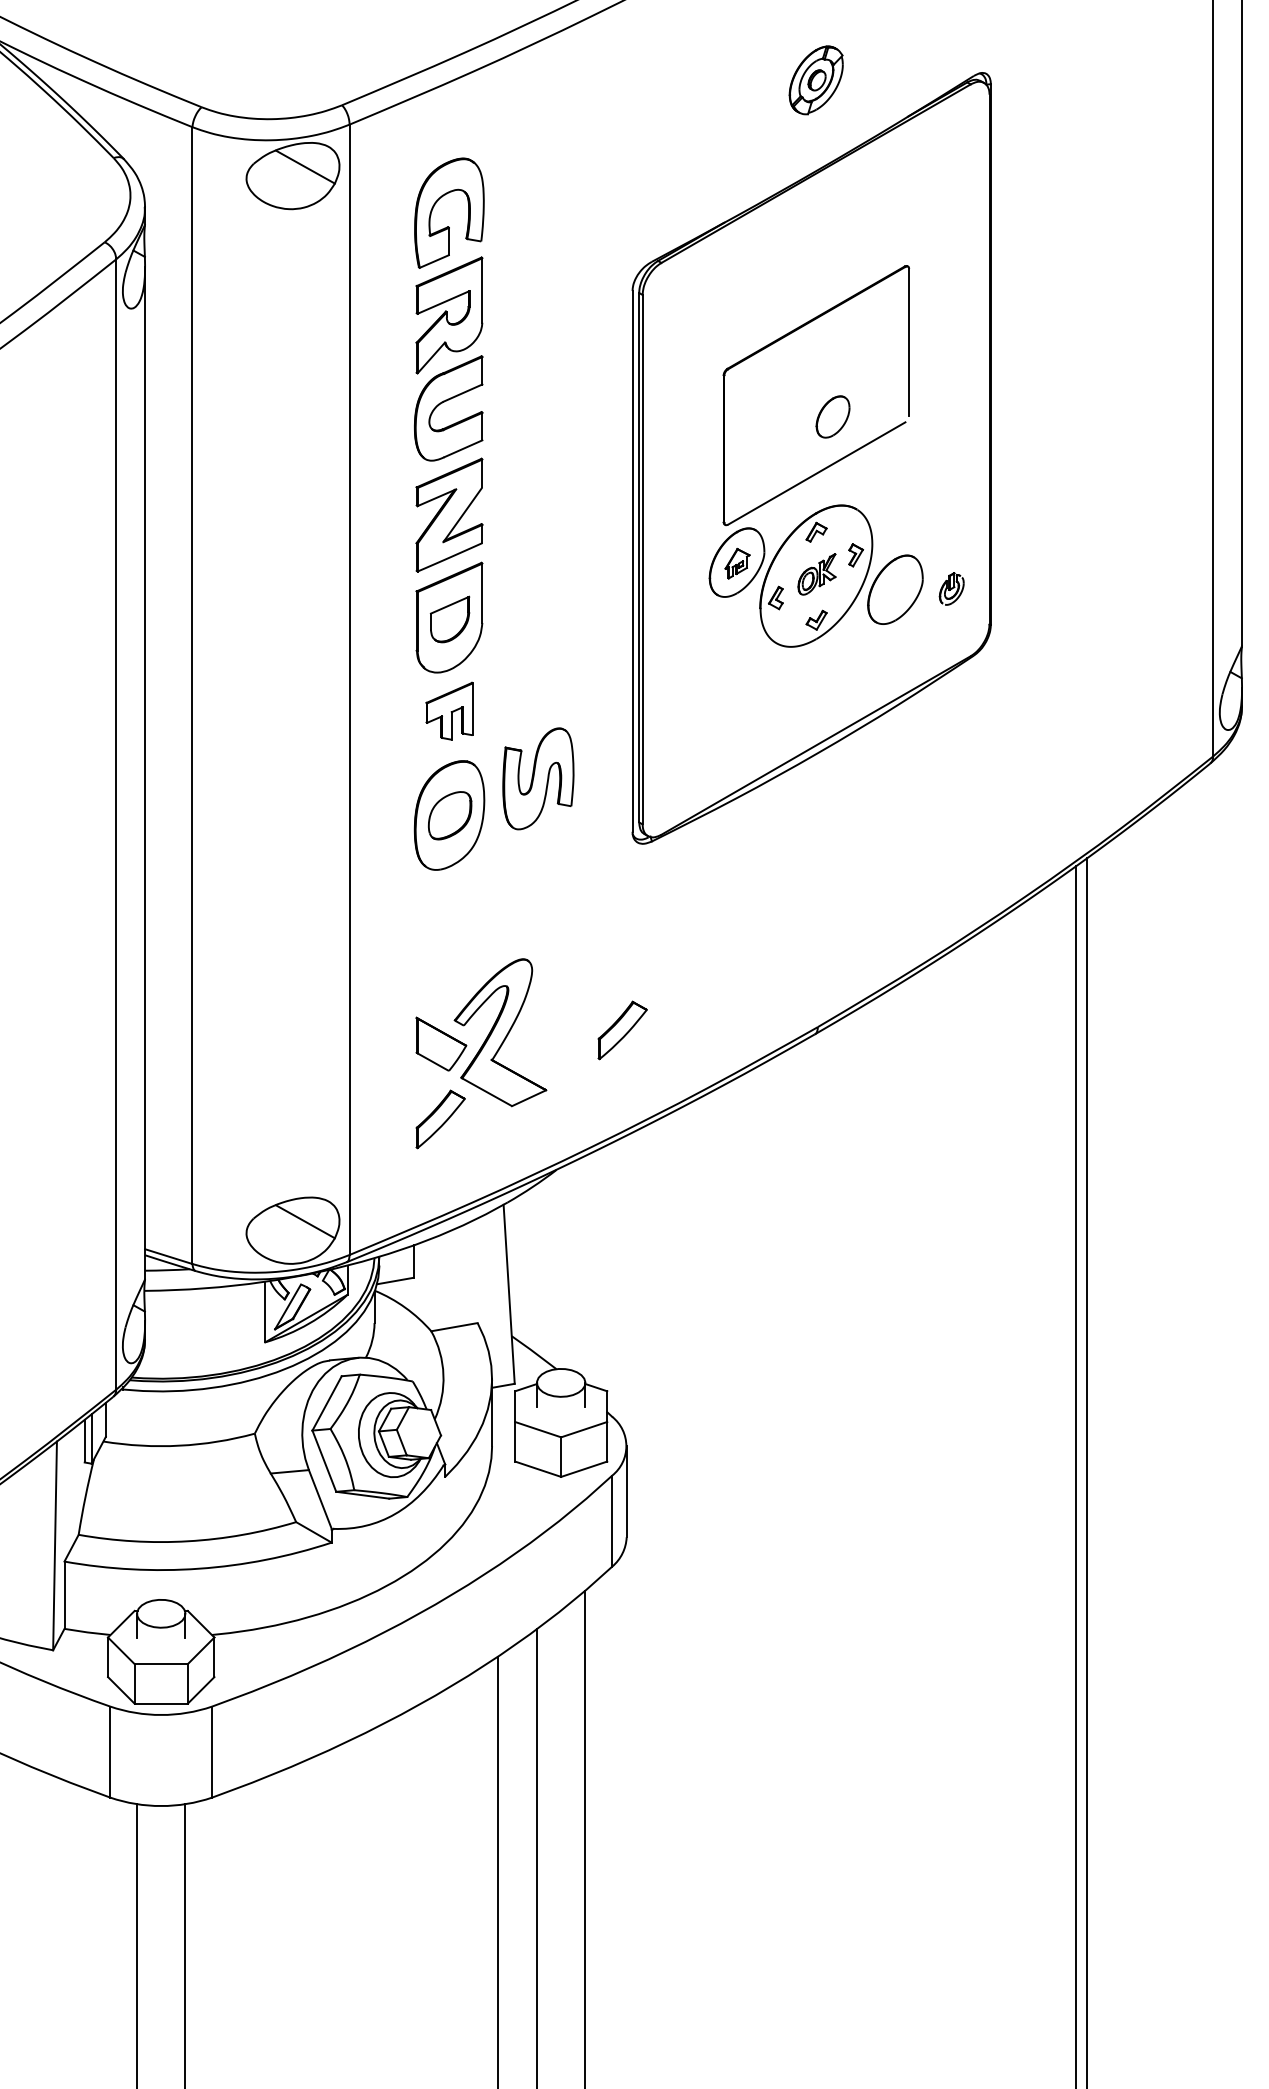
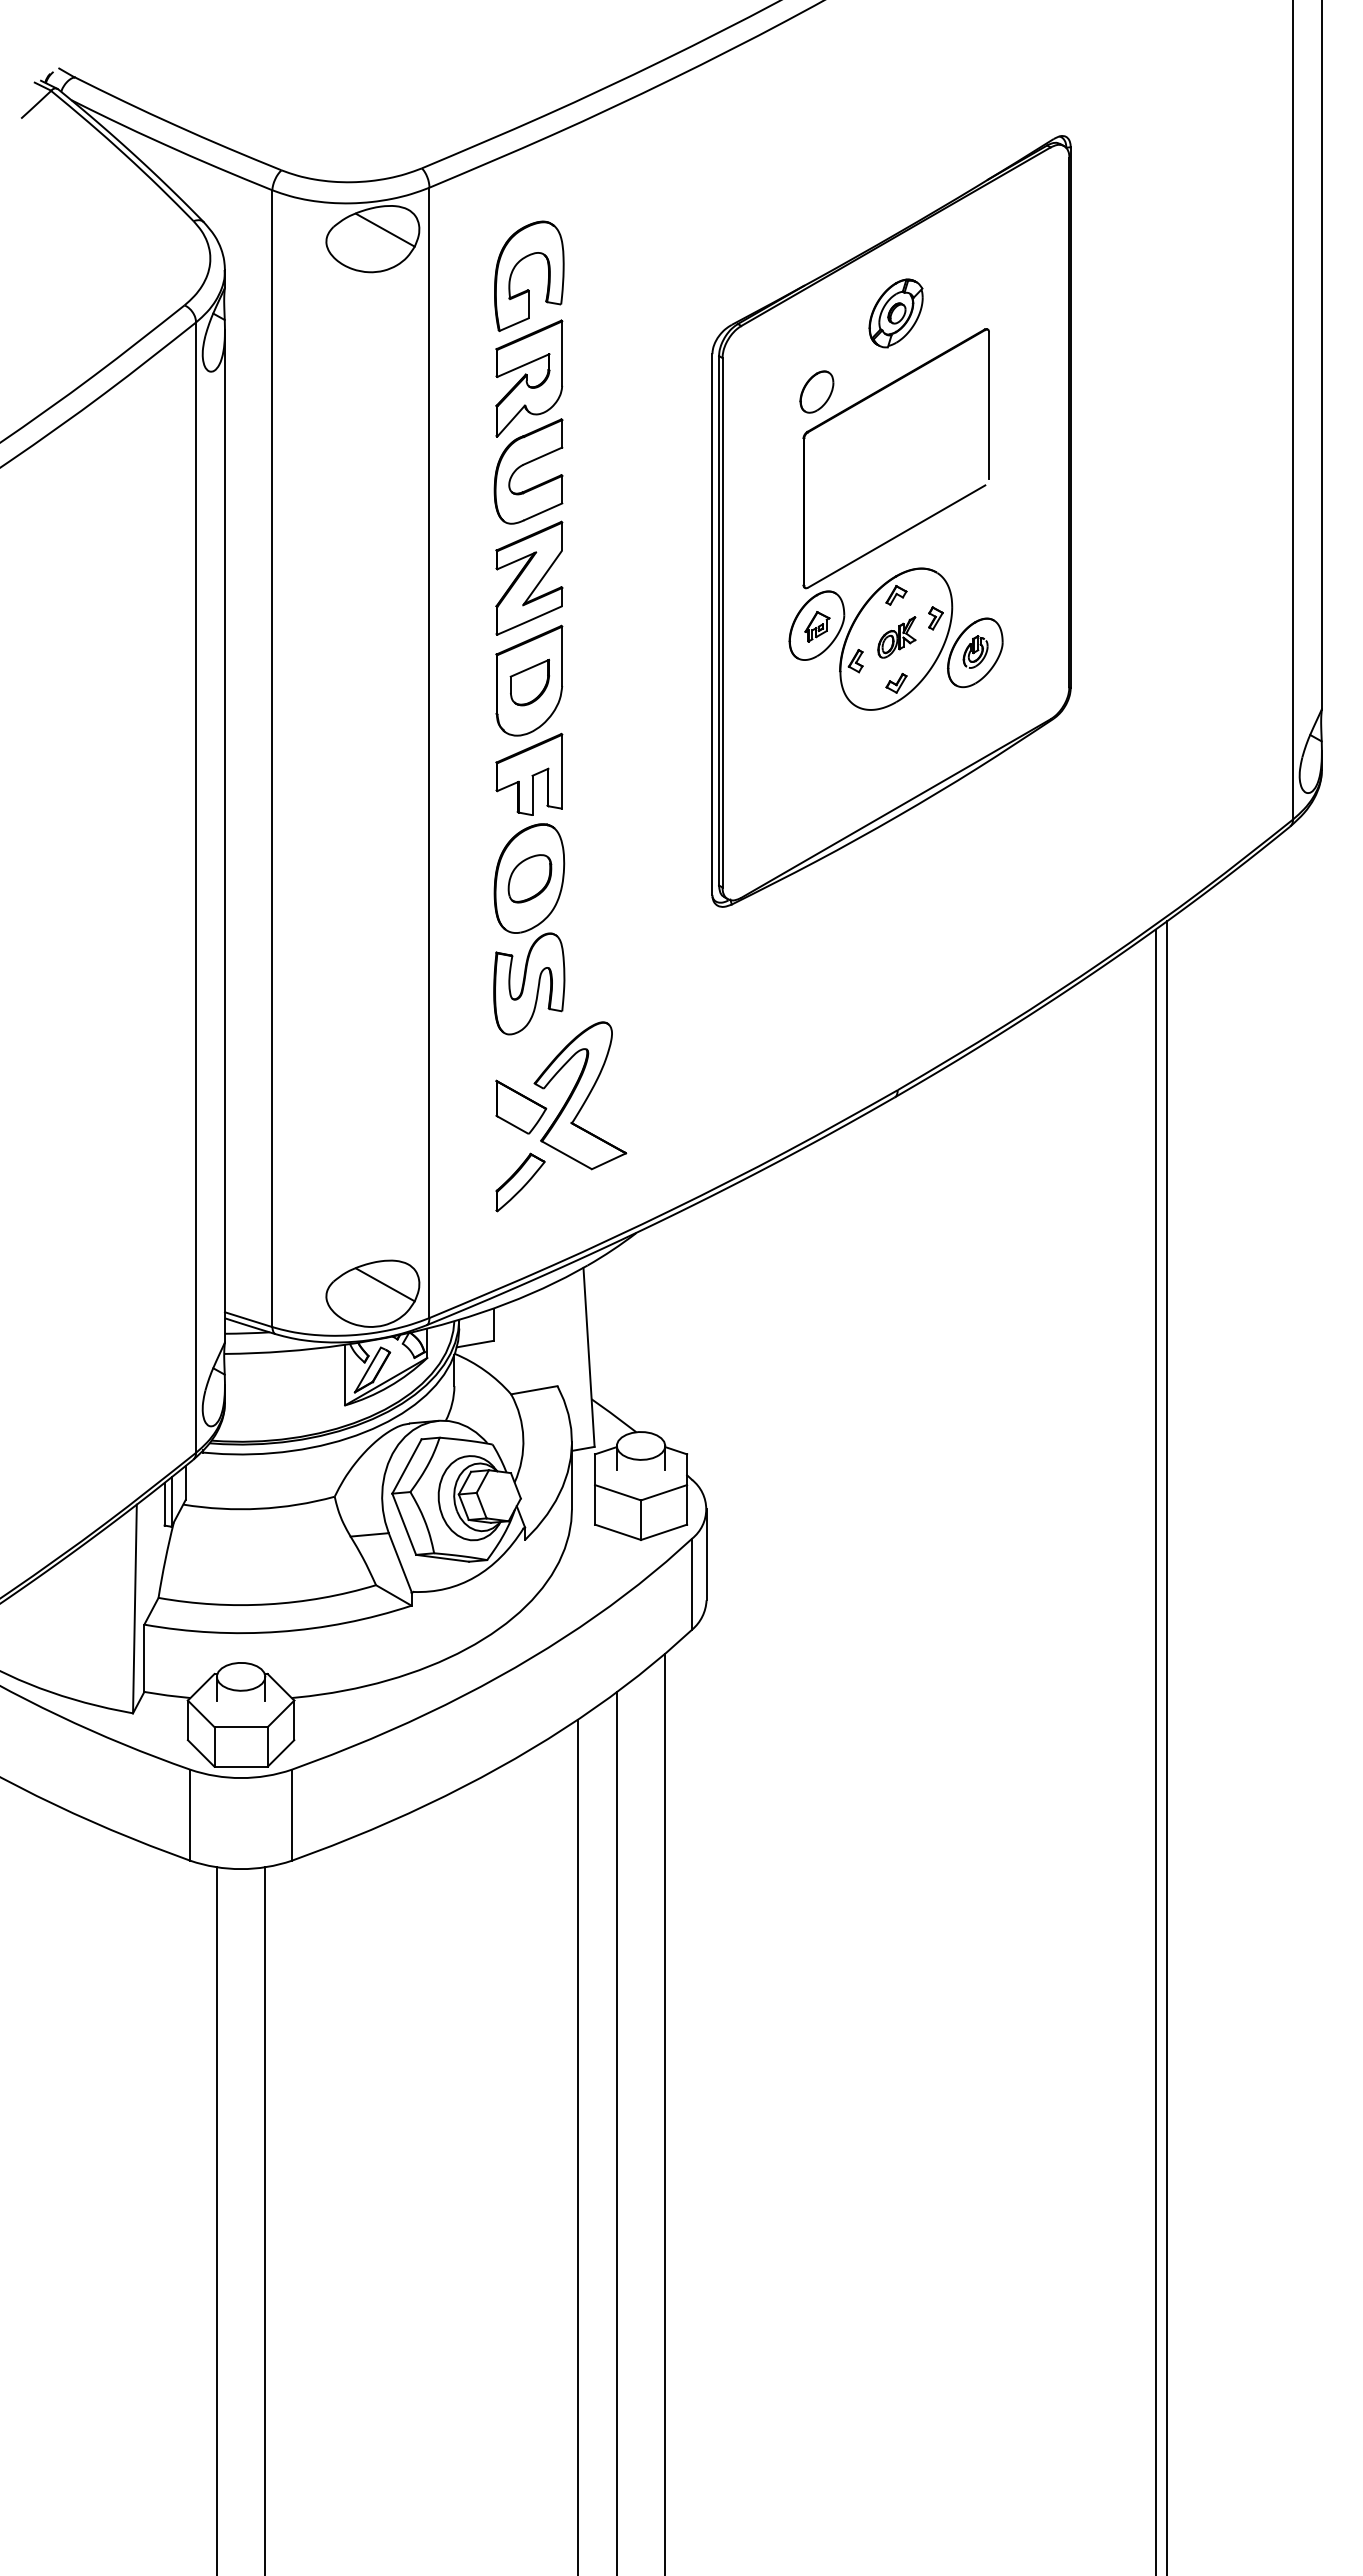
part: (815, 80) -> (895, 313), moved
part: (832, 416) -> (816, 391), moved
part: (951, 588) -> (975, 651), moved
part: (449, 710) -> (529, 773), size x1.43
part: (538, 778) -> (529, 983), moved
part: (622, 1030) -> (702, 1093), removed

